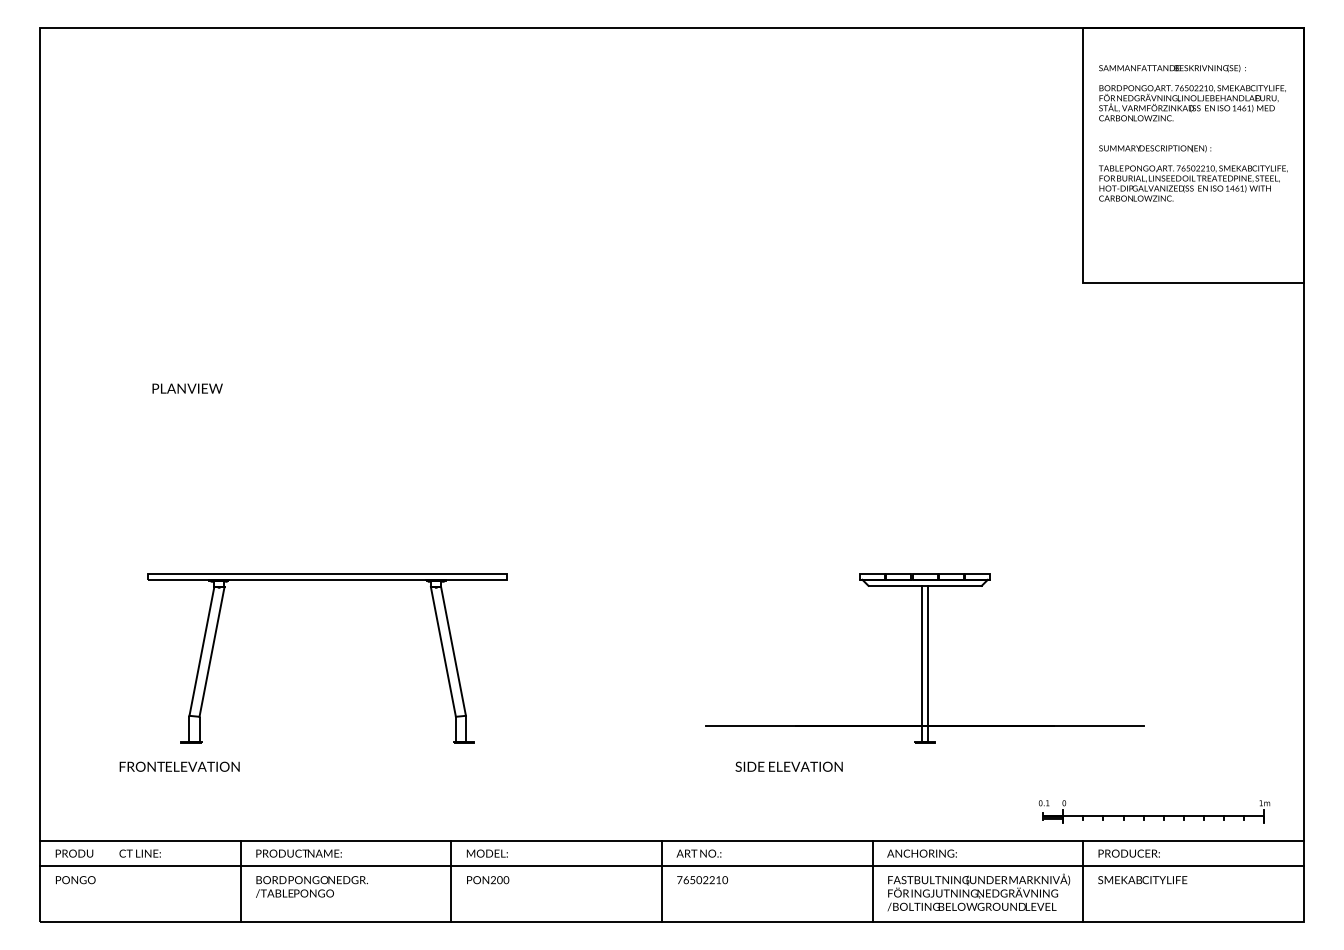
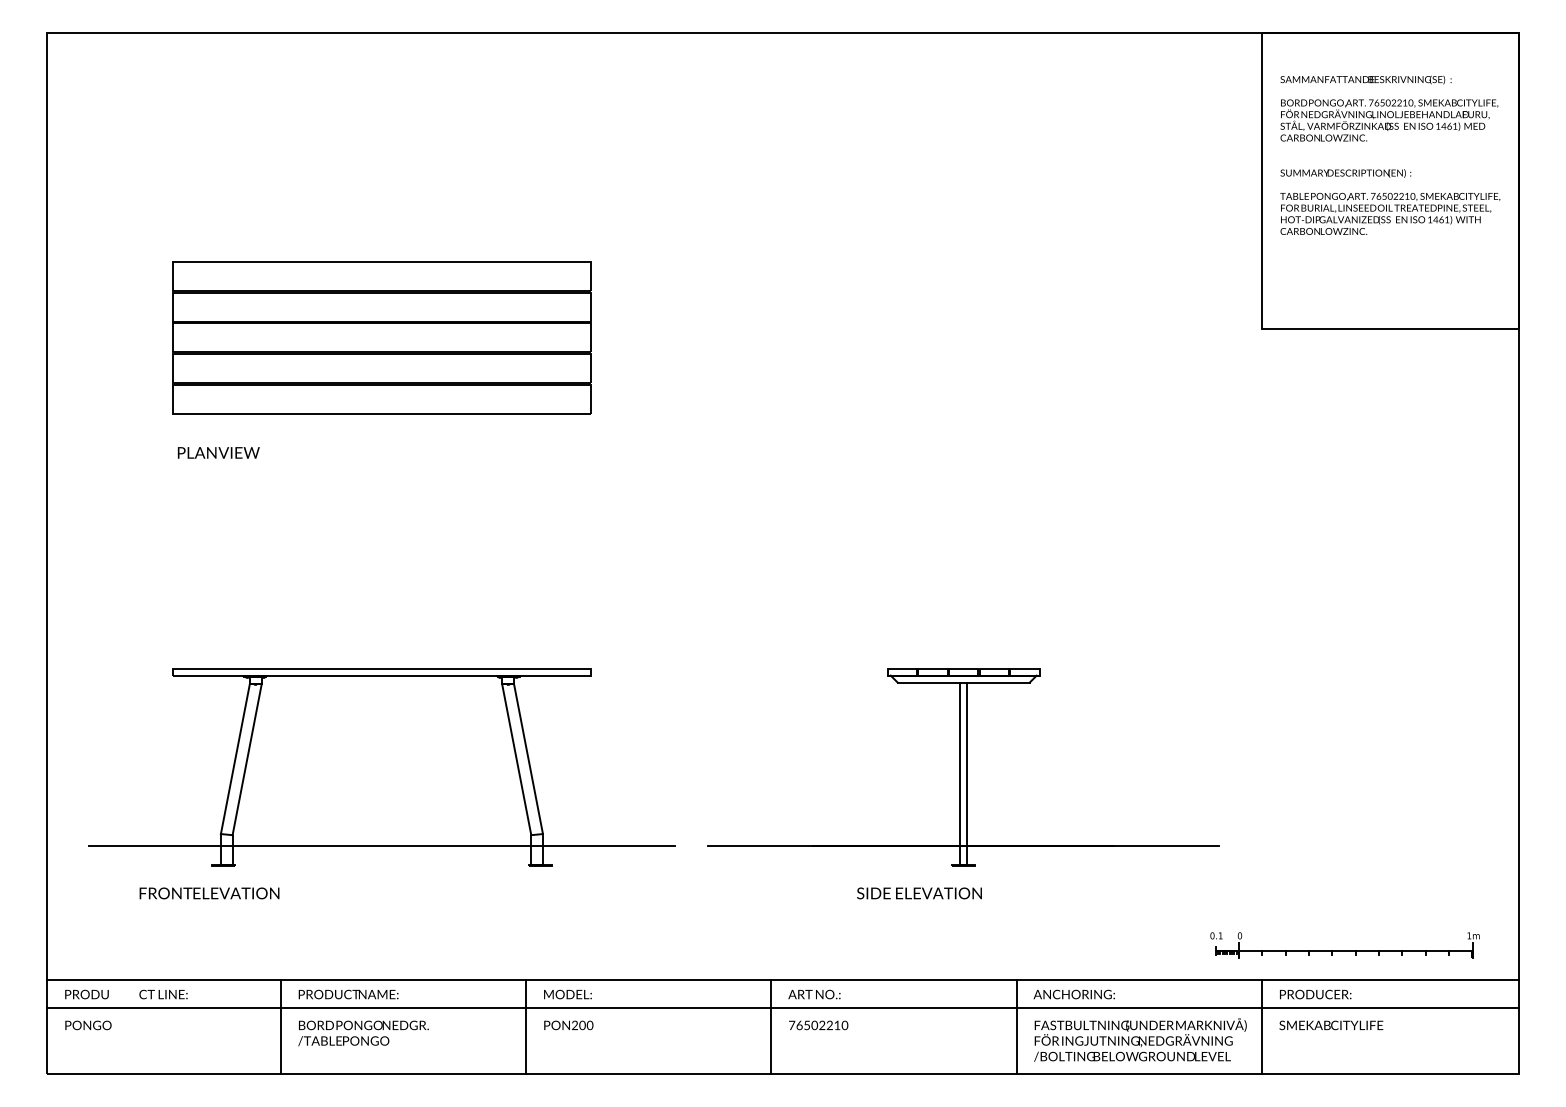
part: (327, 289) -> (381, 337), added
part: (924, 658) -> (962, 767), moved
line: (327, 726) -> (381, 846), added

